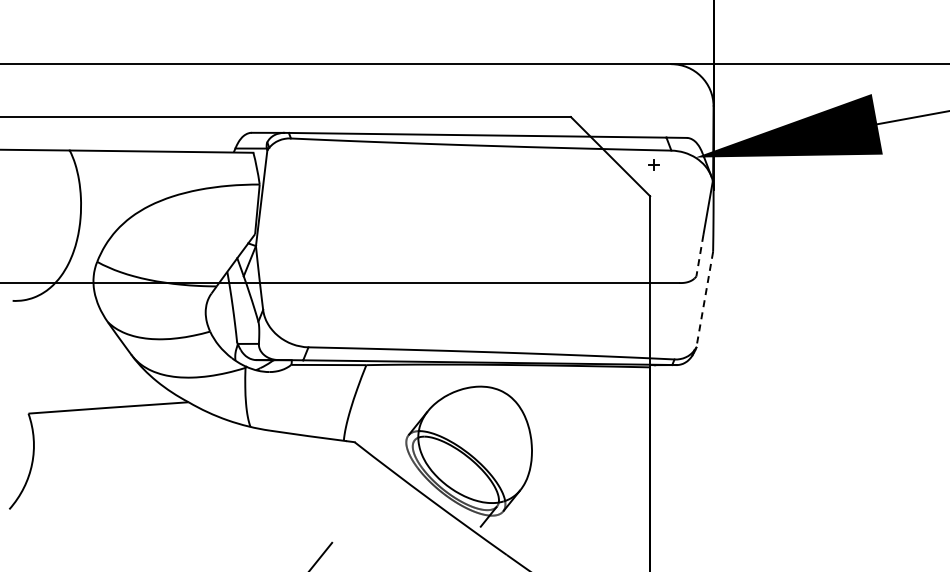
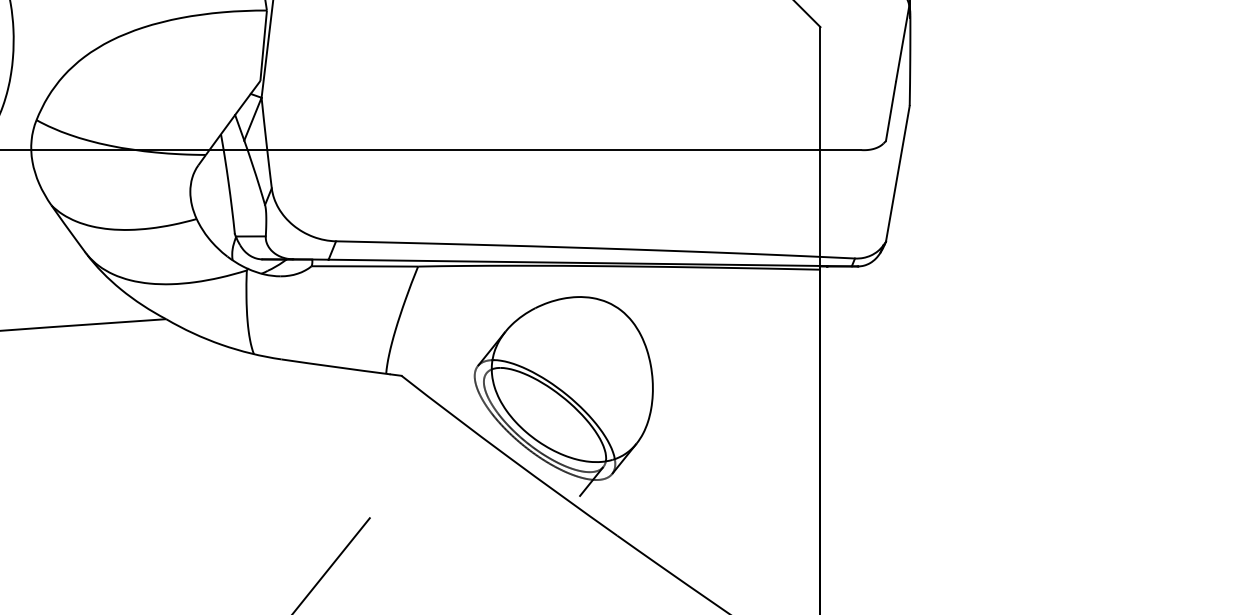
line: (699, 256) -> (890, 112), dashed -> solid
line: (704, 299) -> (897, 173), dashed -> solid

